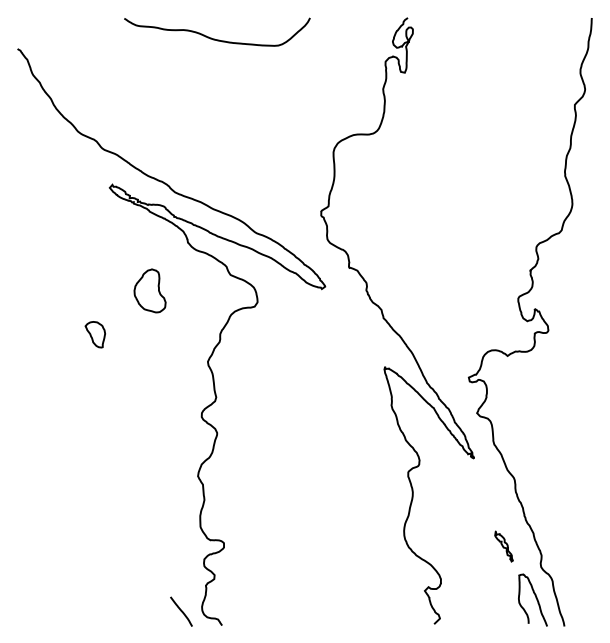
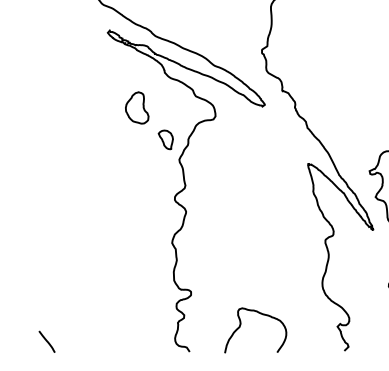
part: (94, 334) -> (165, 139), moved
curve: (292, 589) -> (241, 325), added
line: (181, 611) -> (47, 341), moved

